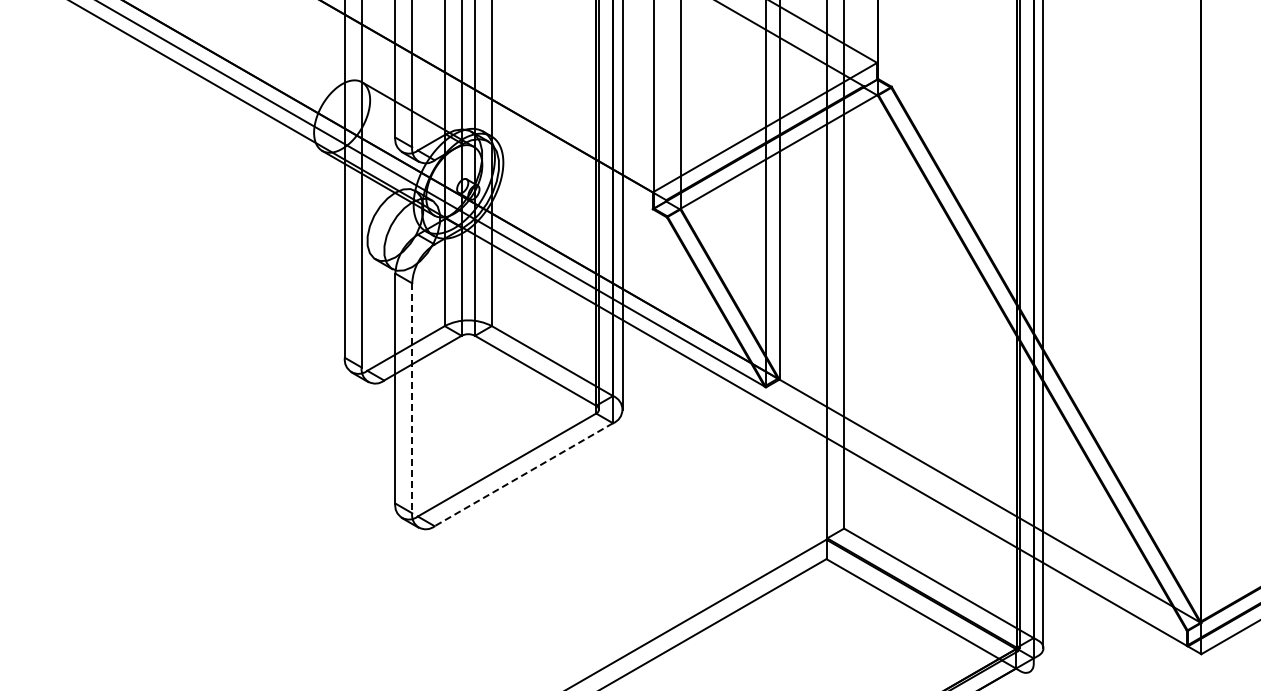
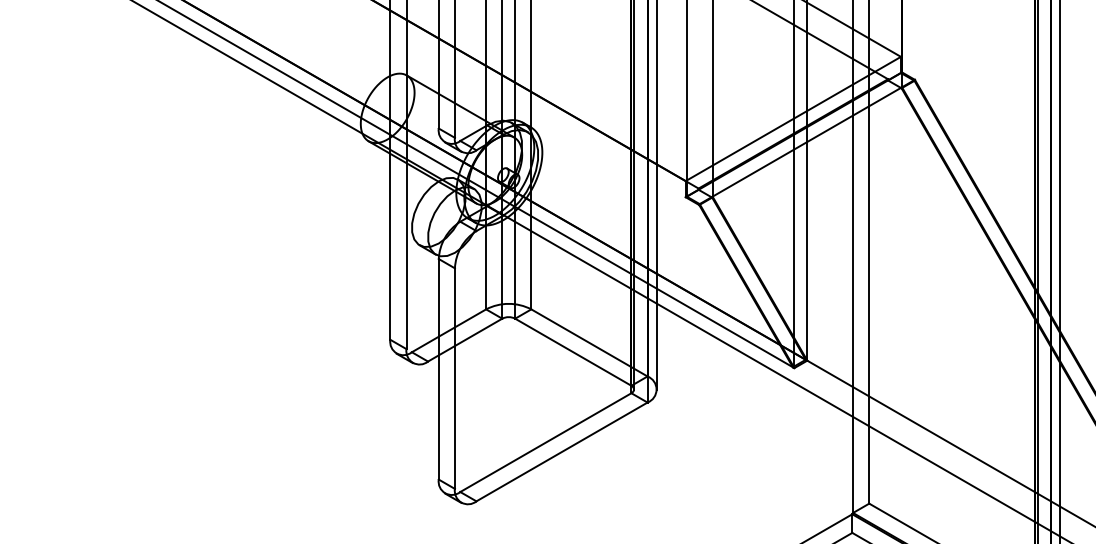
line: (412, 398) -> (455, 378), dashed -> solid
line: (523, 474) -> (561, 451), dashed -> solid

